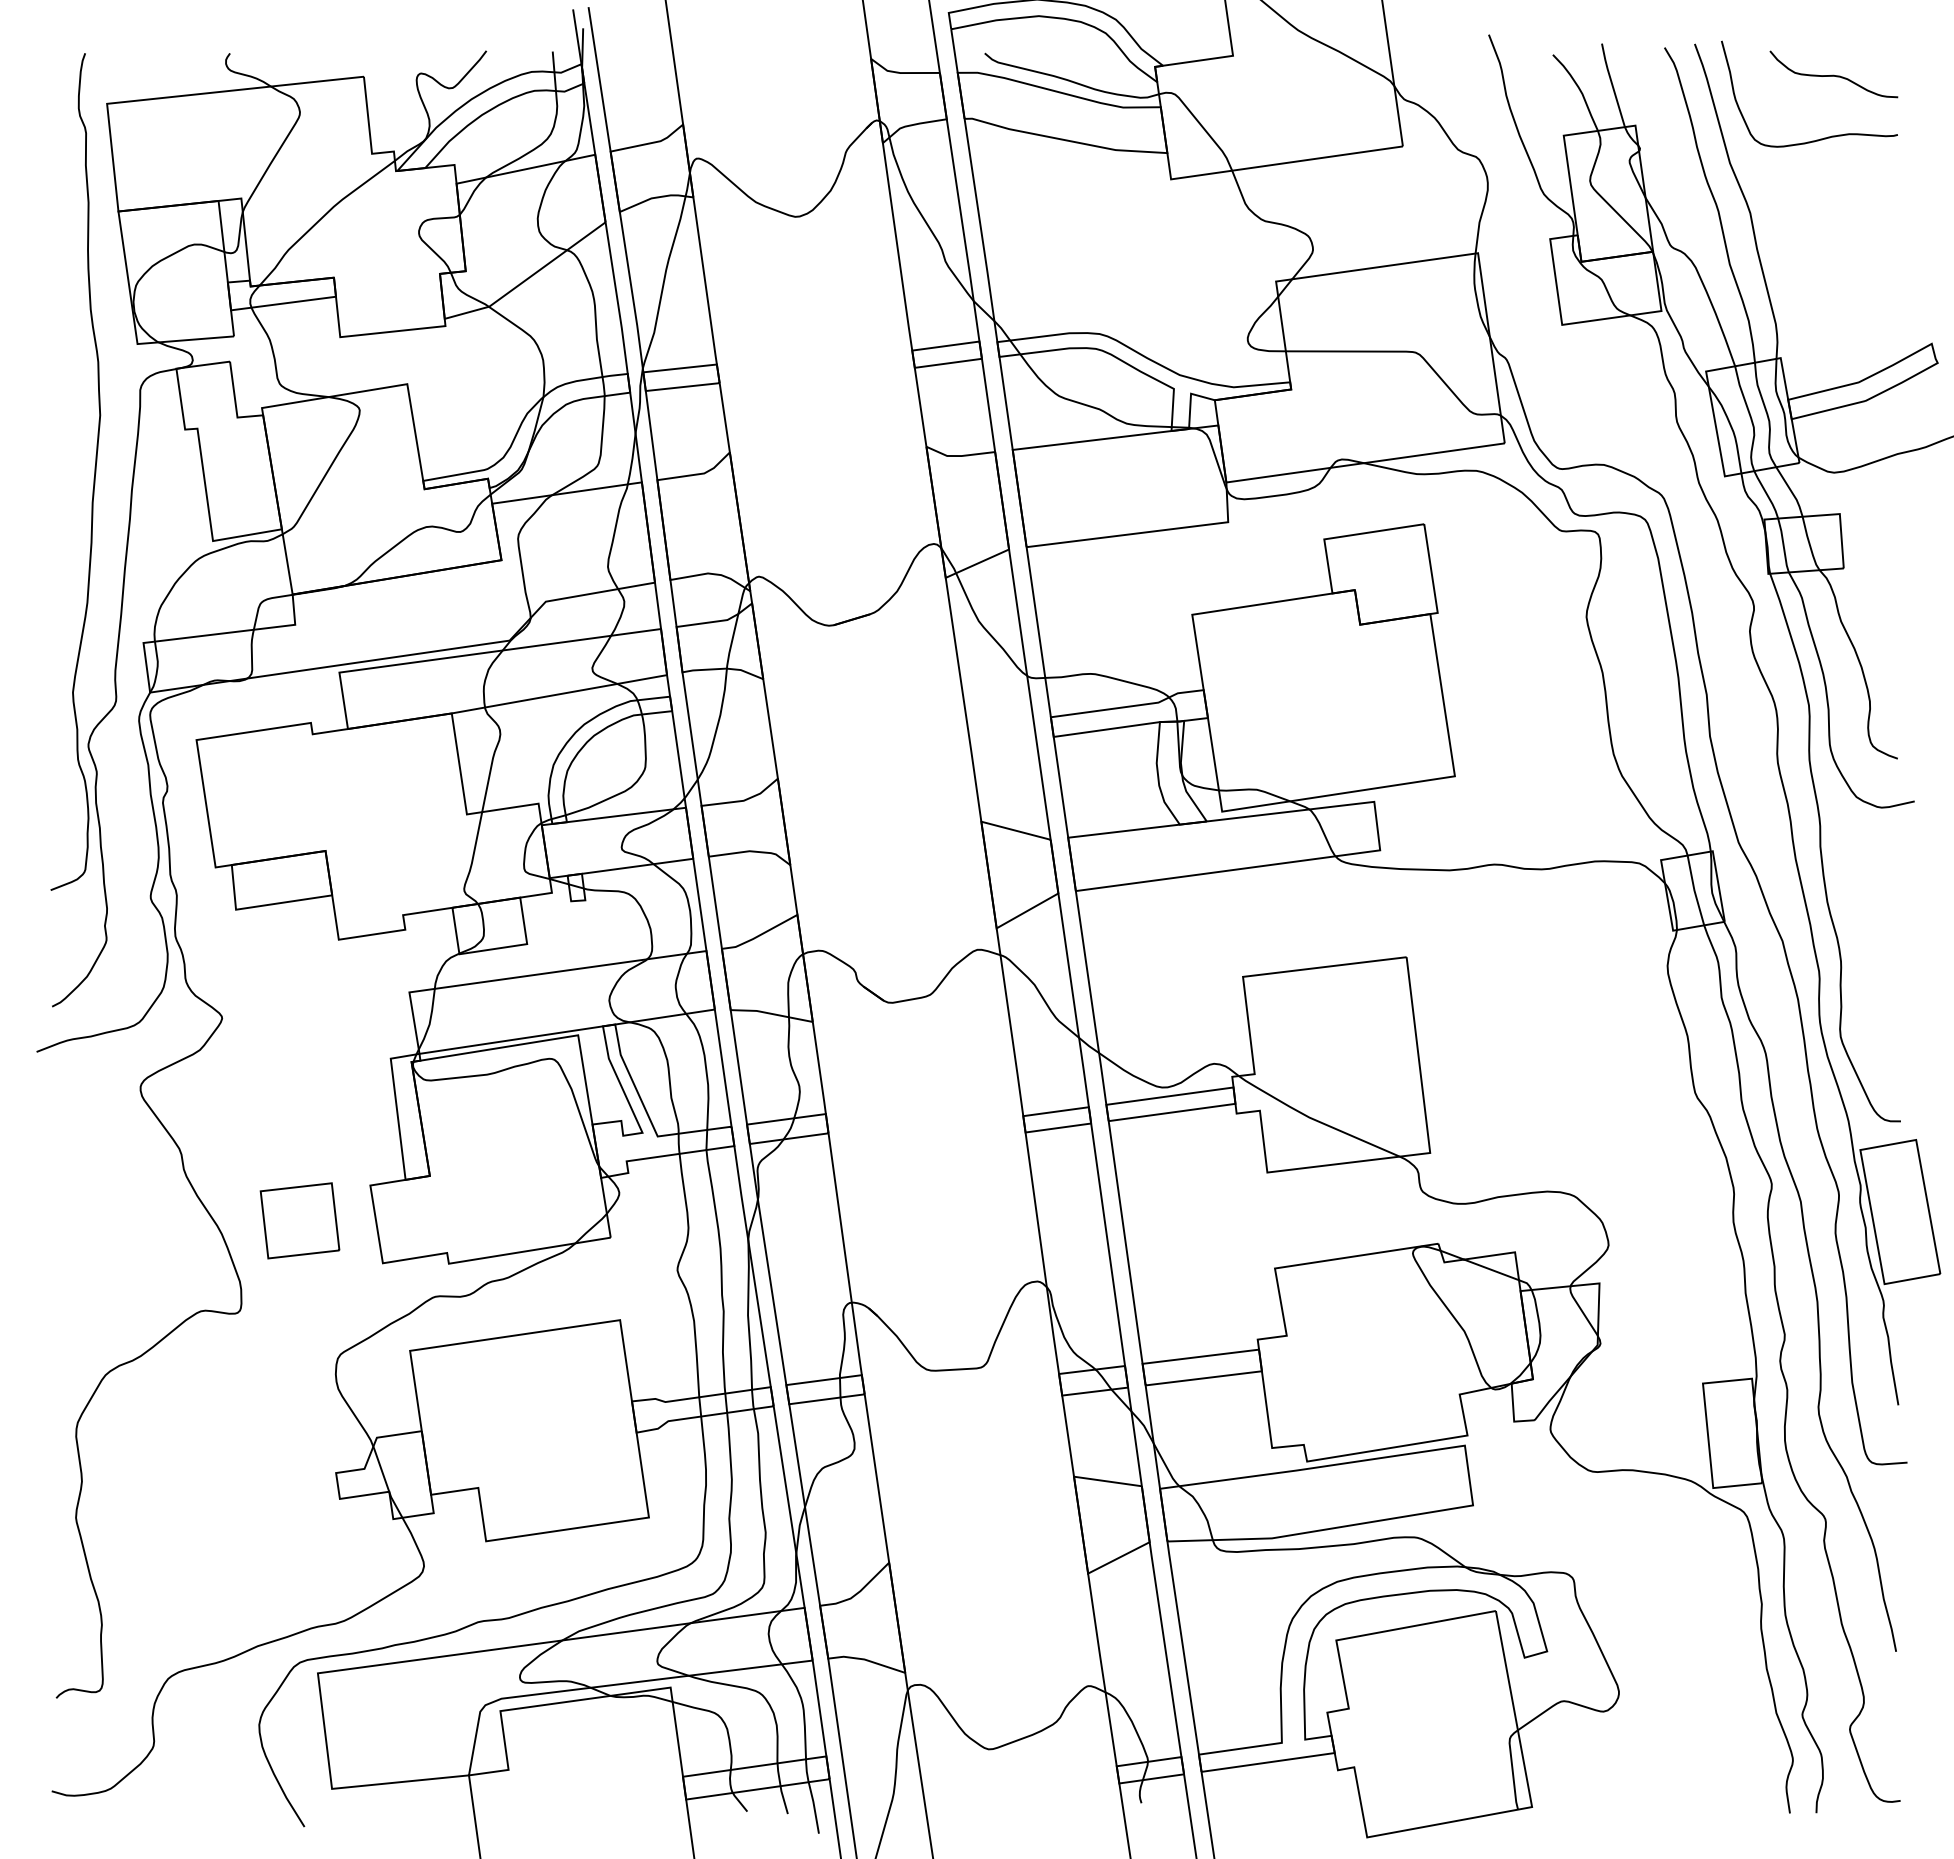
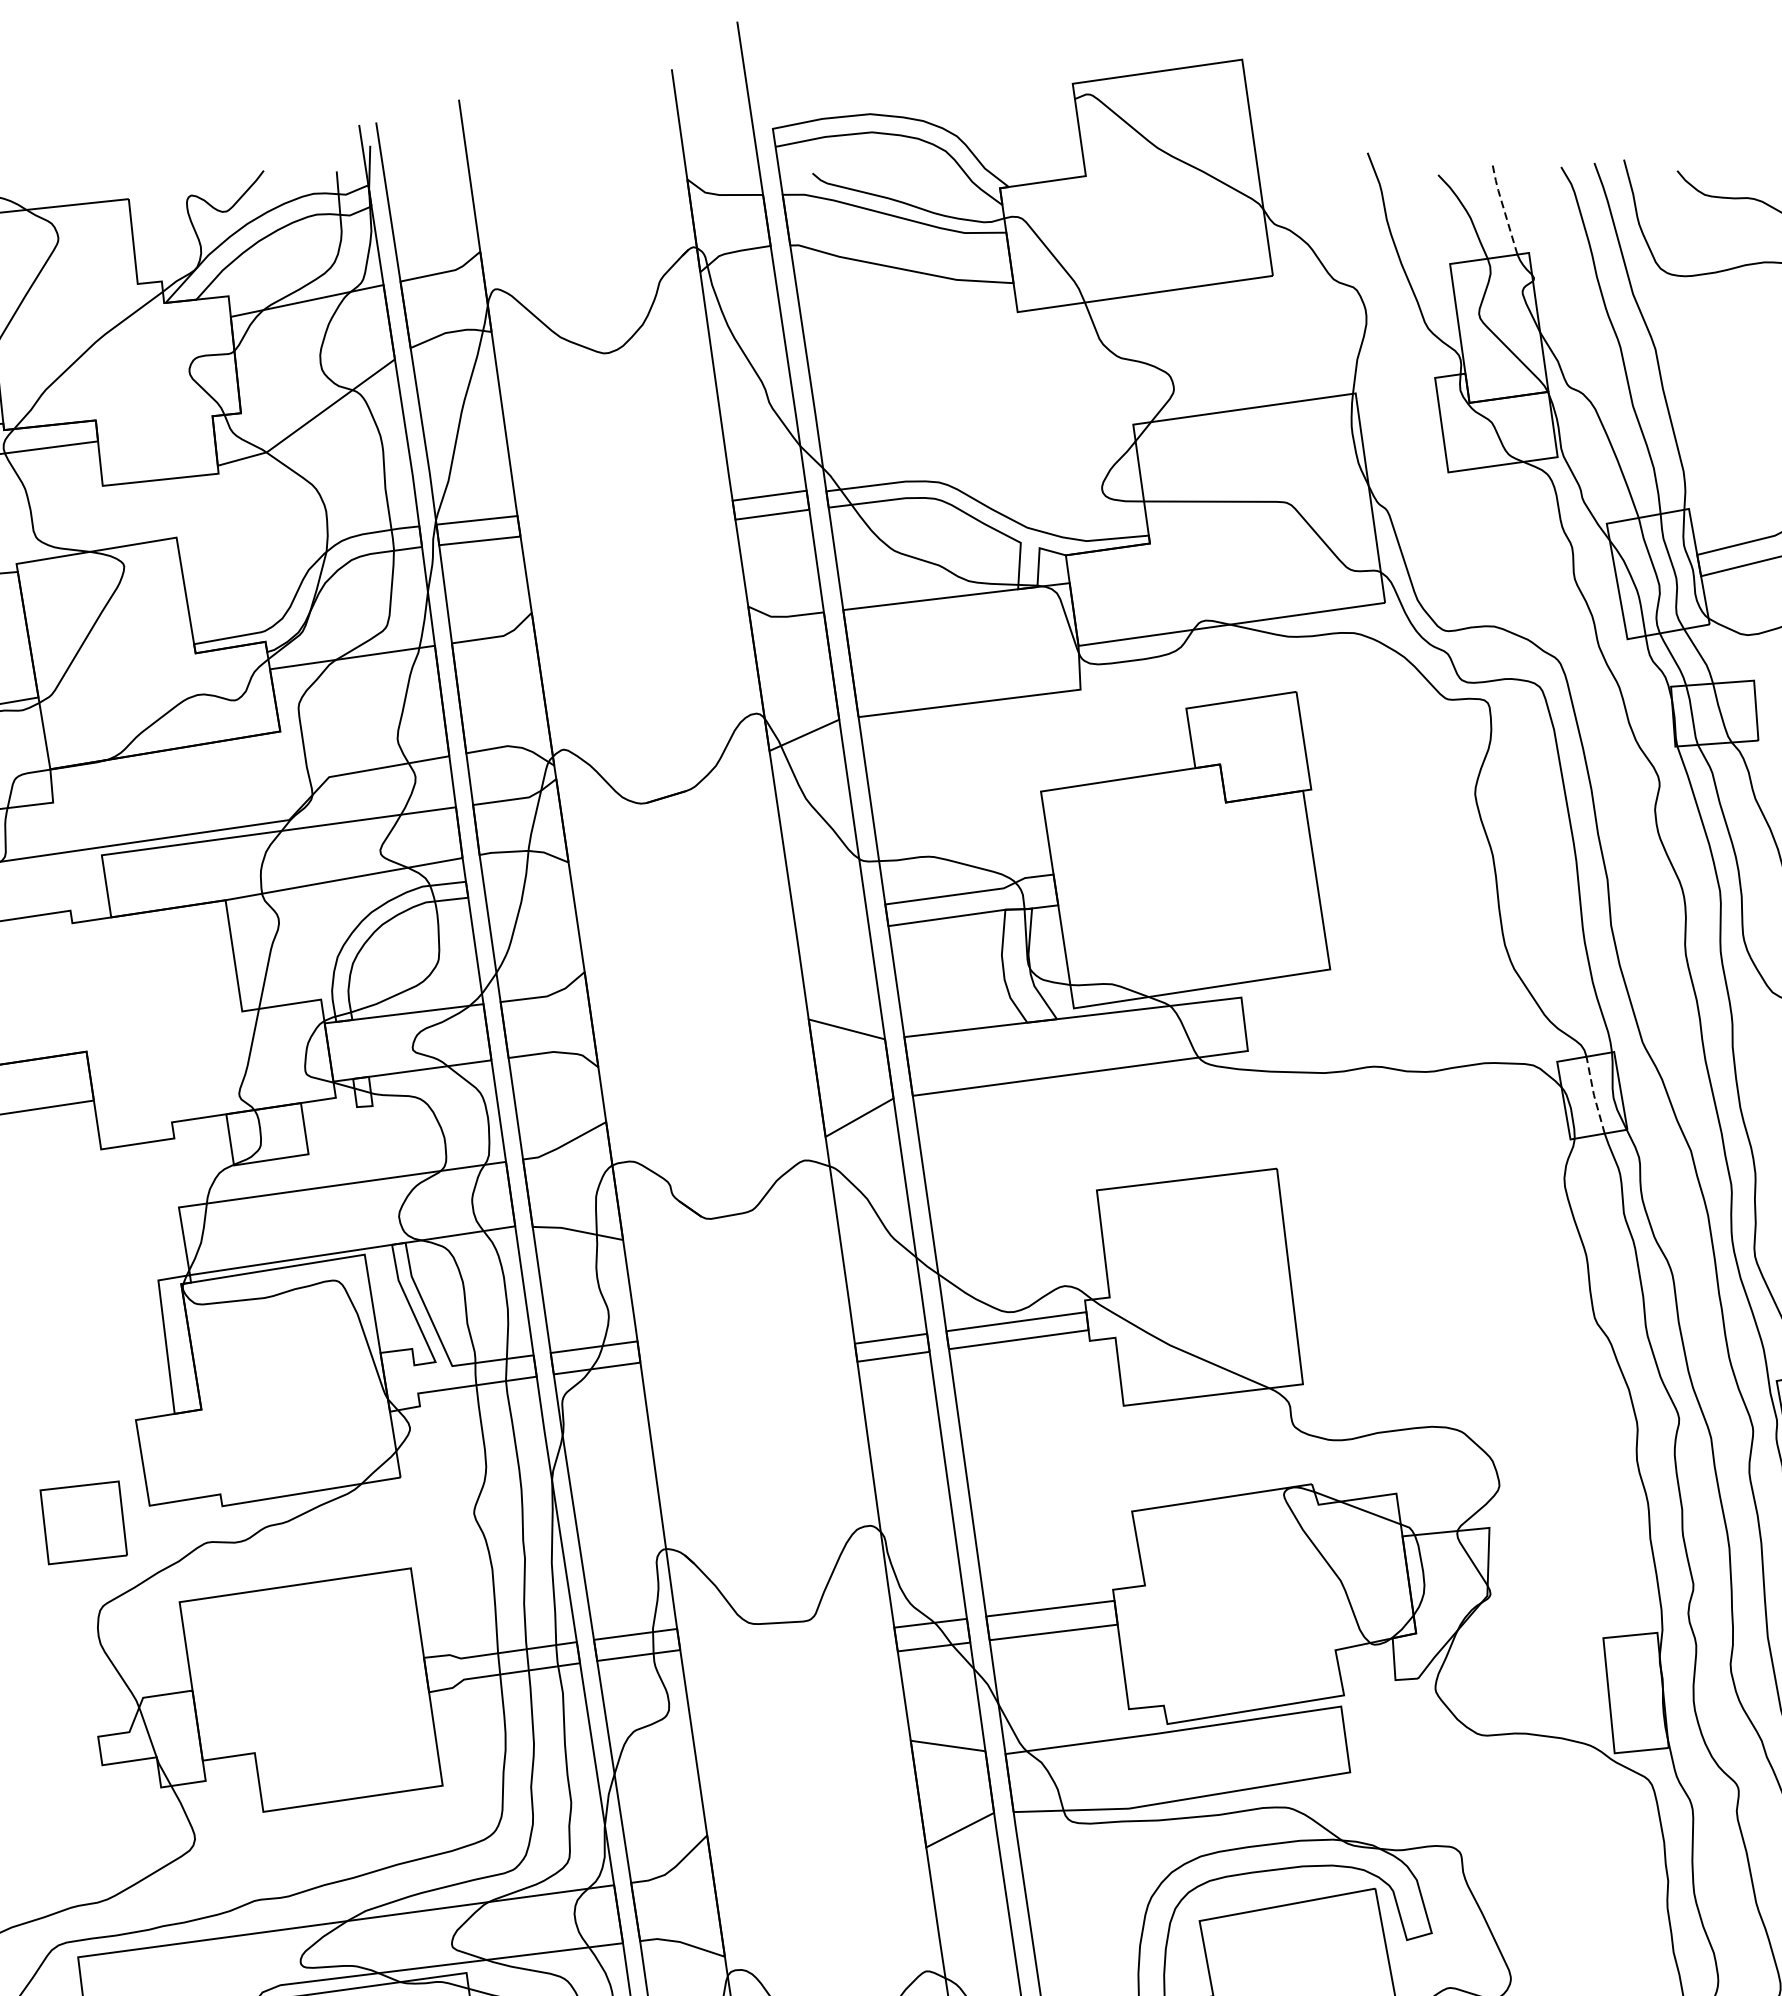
line: (1612, 84) -> (1503, 207), solid -> dashed
line: (1694, 890) -> (1594, 1095), solid -> dashed
part: (299, 1220) -> (83, 1522), moved

